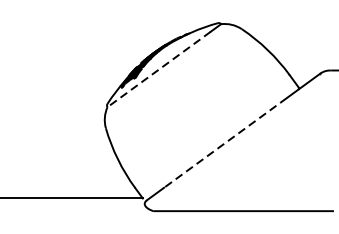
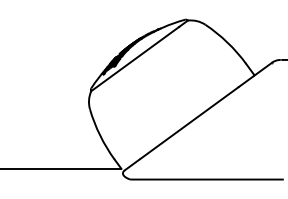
line: (158, 69) -> (134, 59), dashed -> solid
line: (223, 145) -> (189, 123), dashed -> solid

